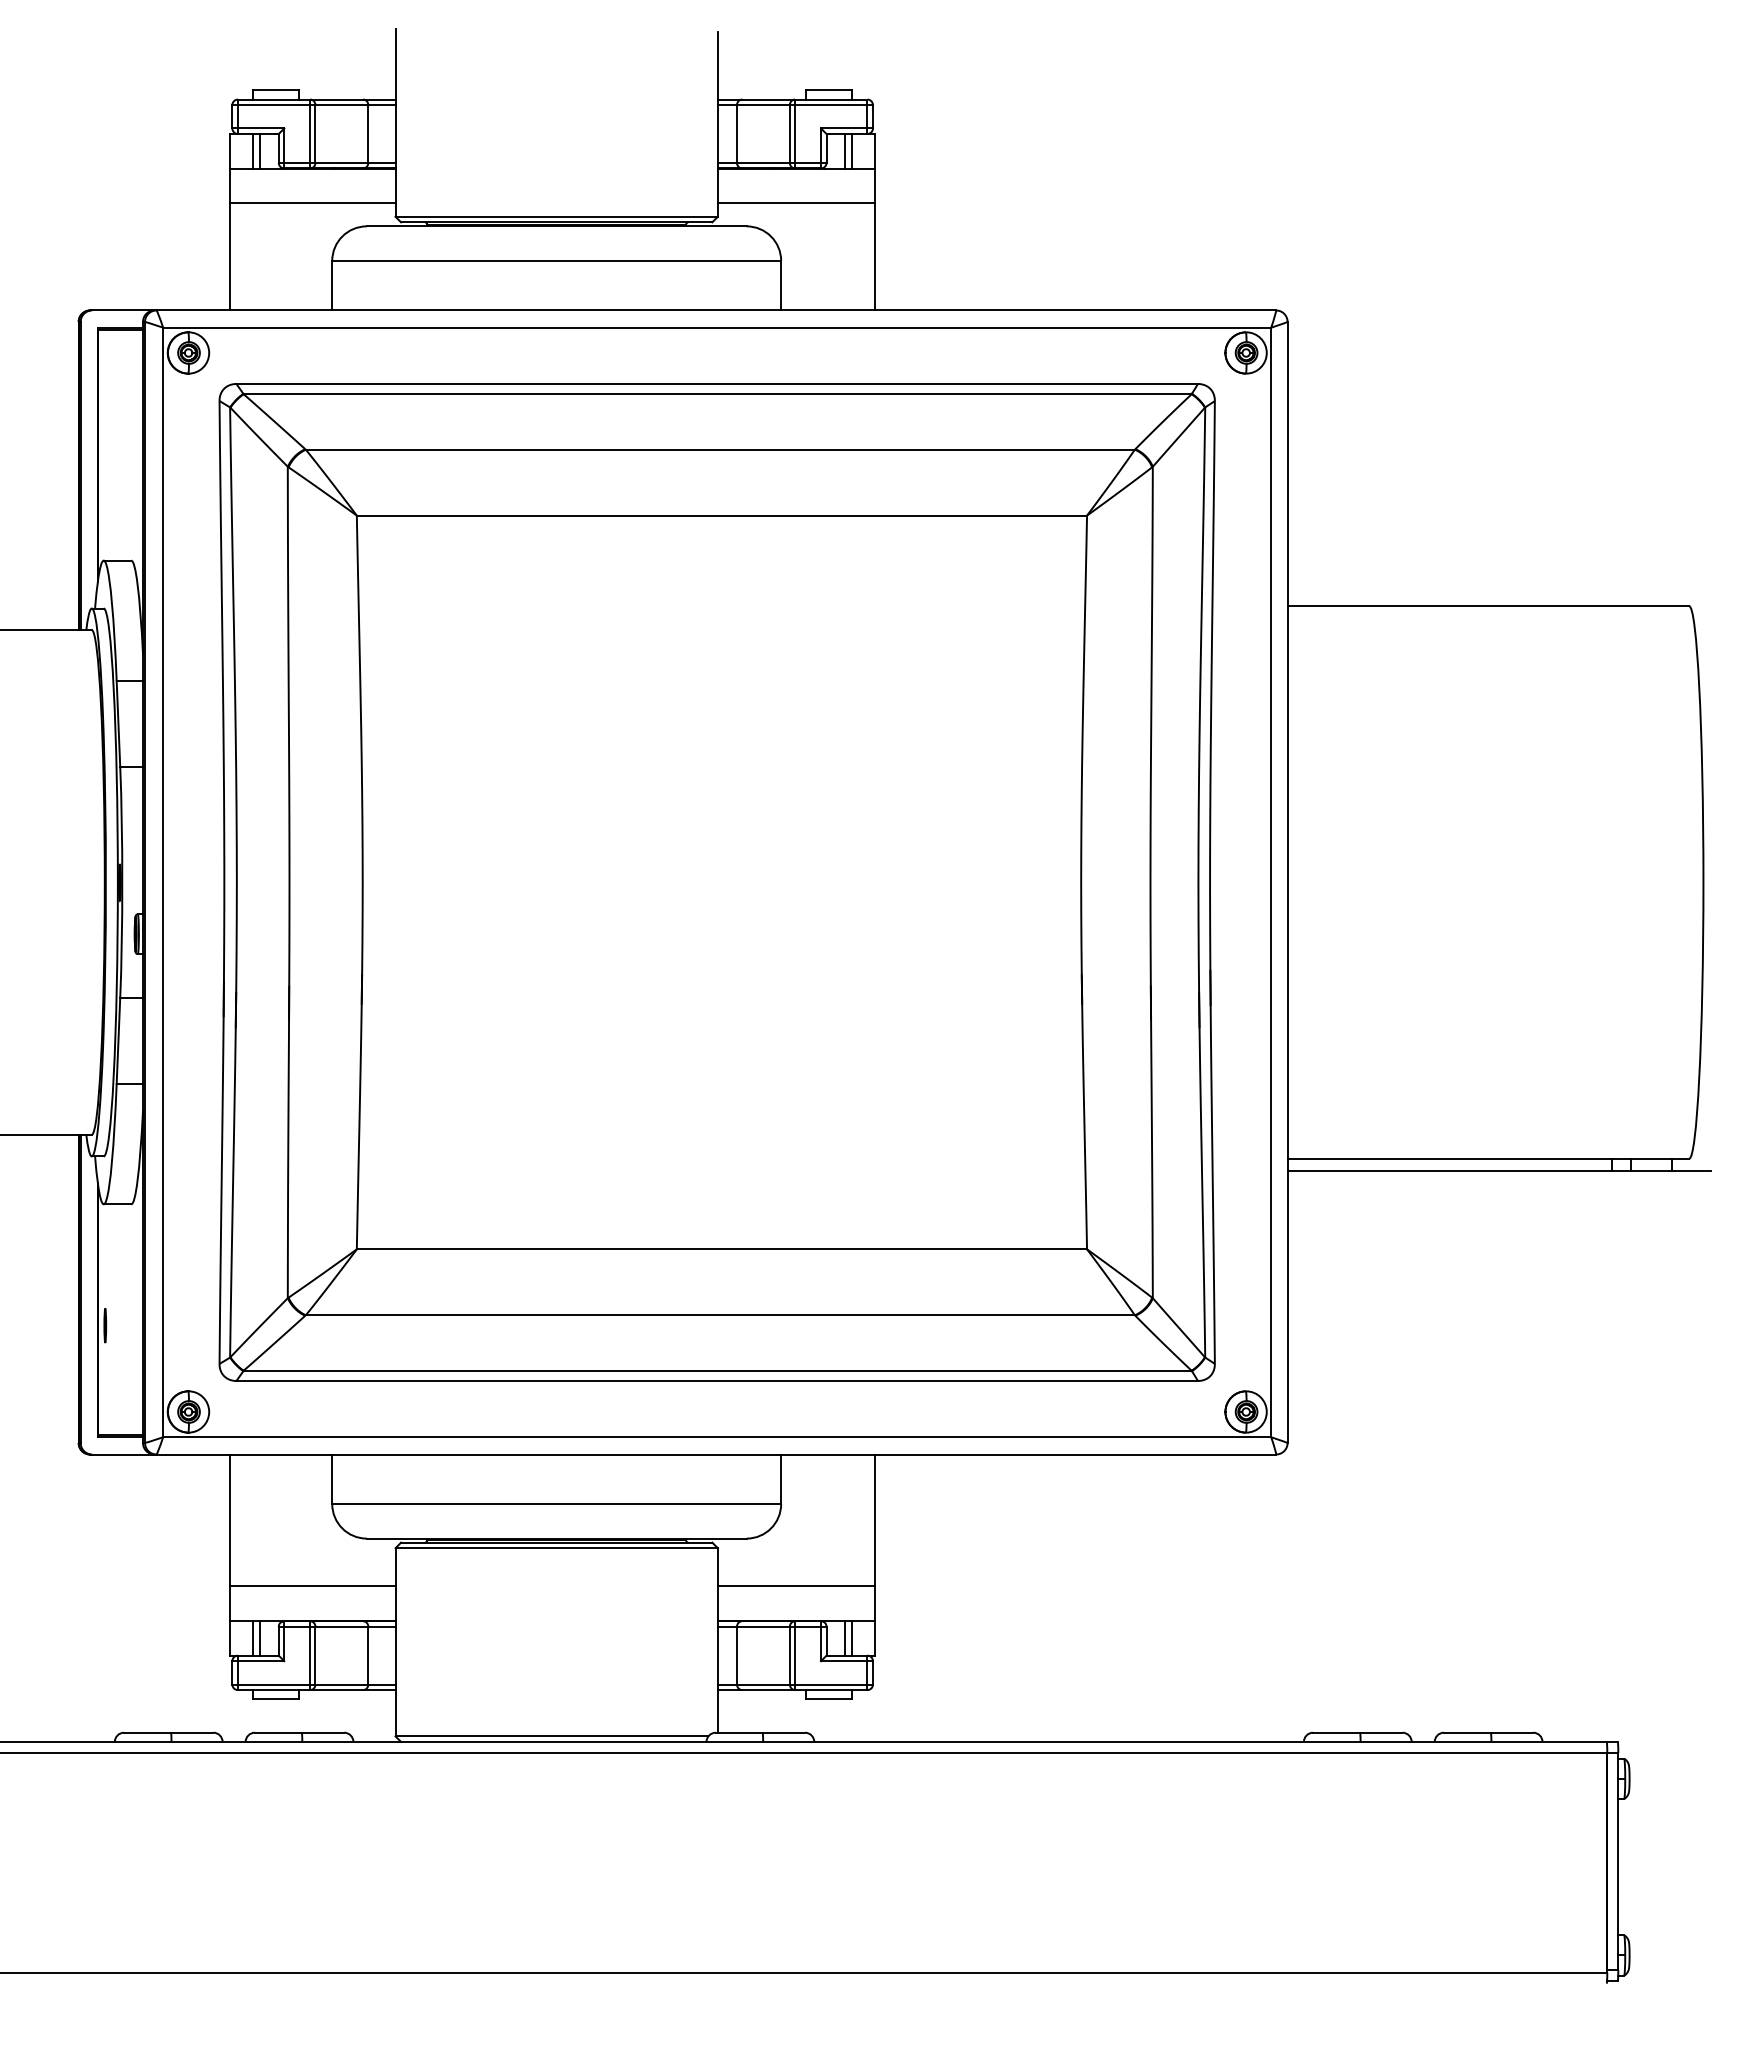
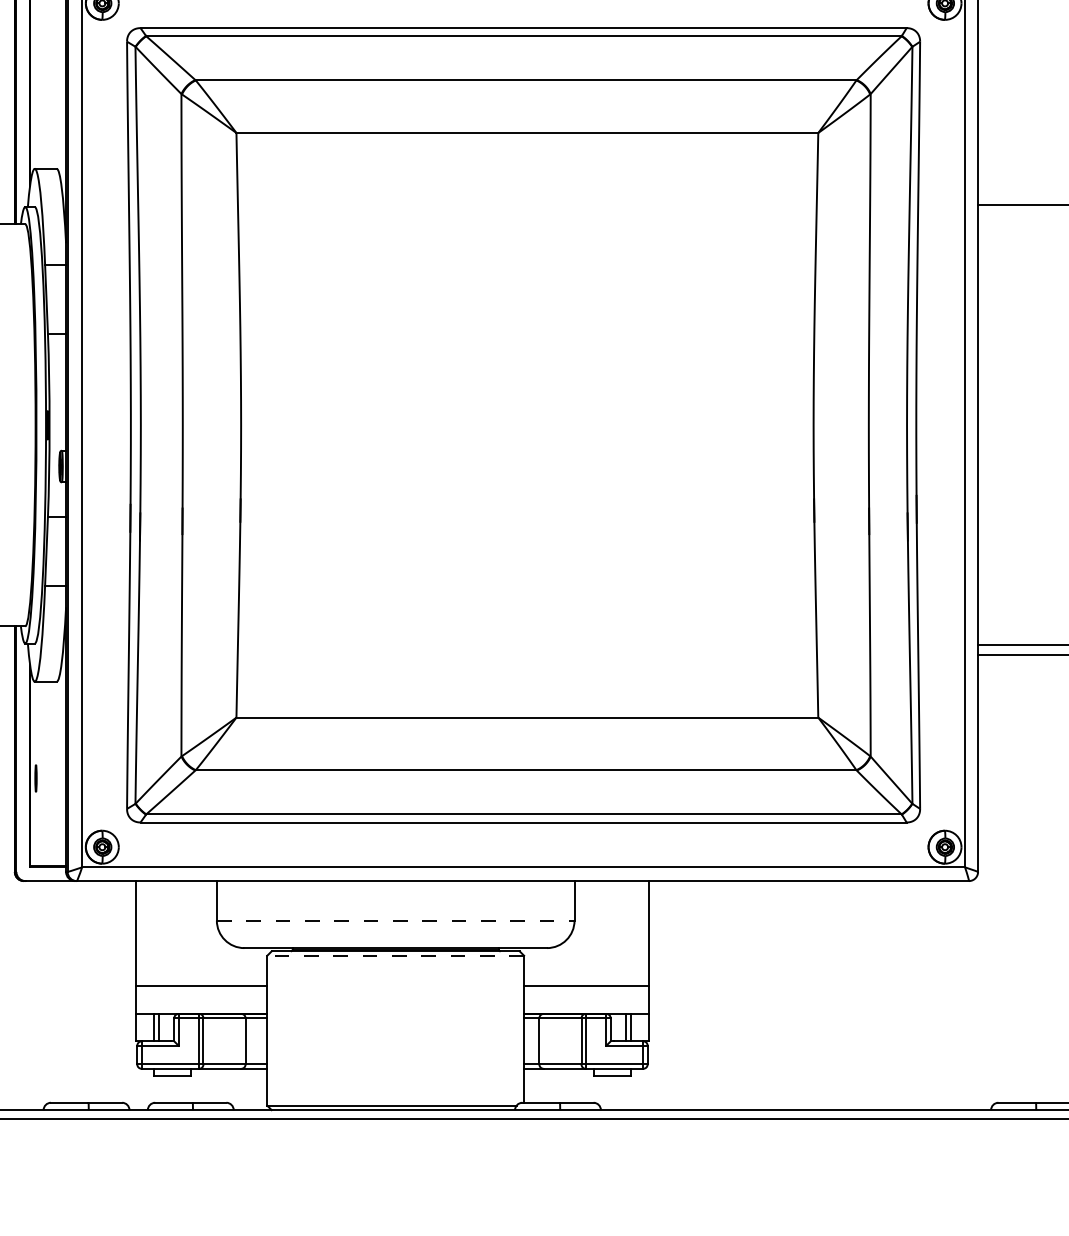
line: (557, 1504) -> (396, 920), solid -> dashed
line: (556, 1548) -> (395, 955), solid -> dashed

